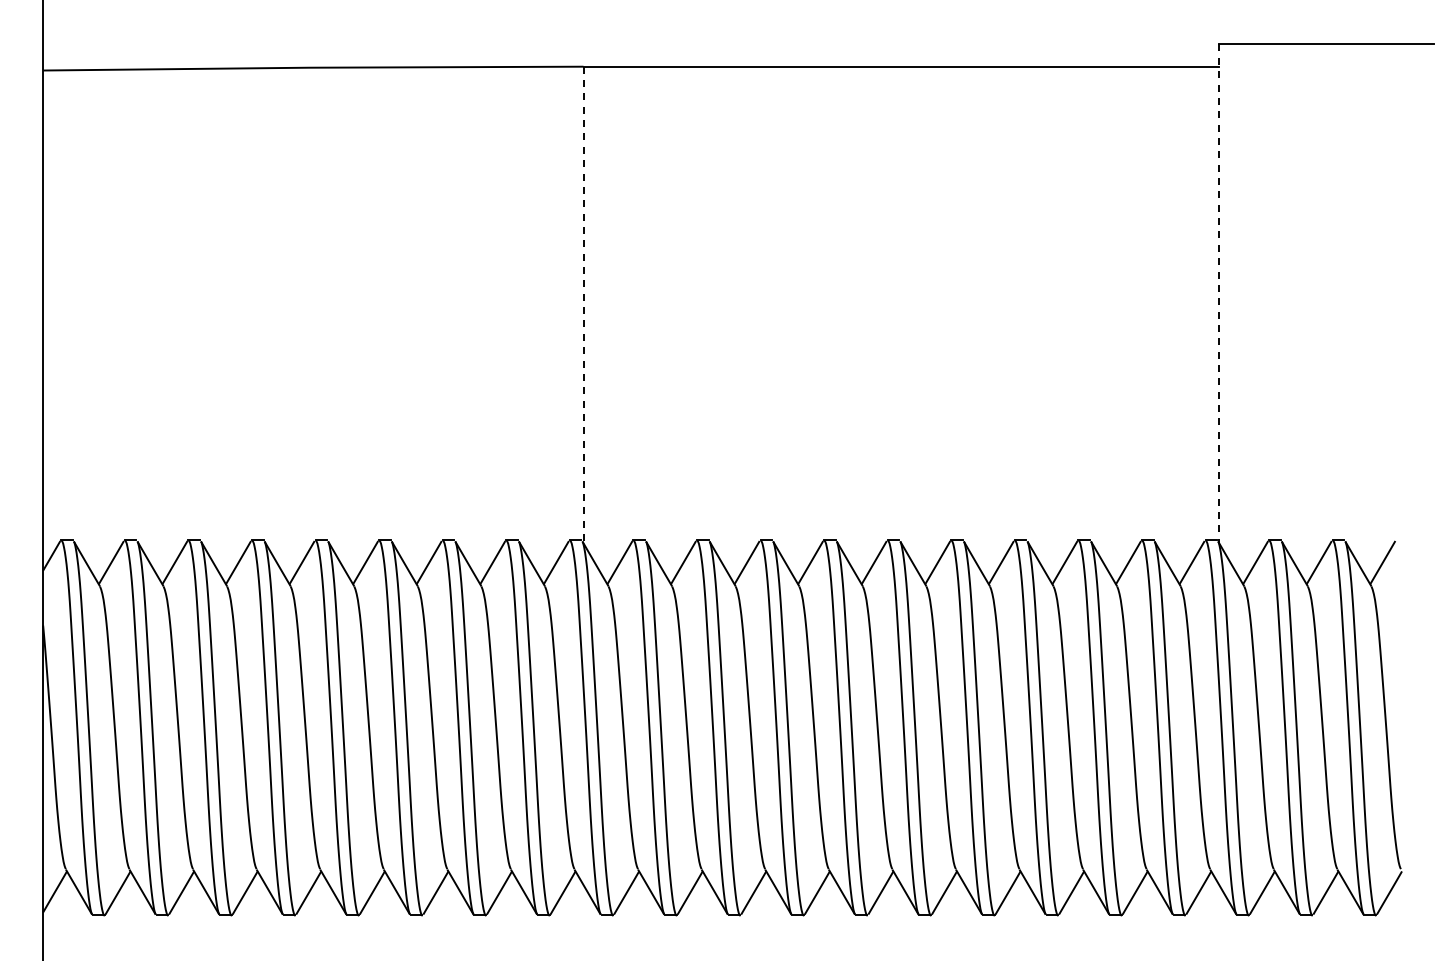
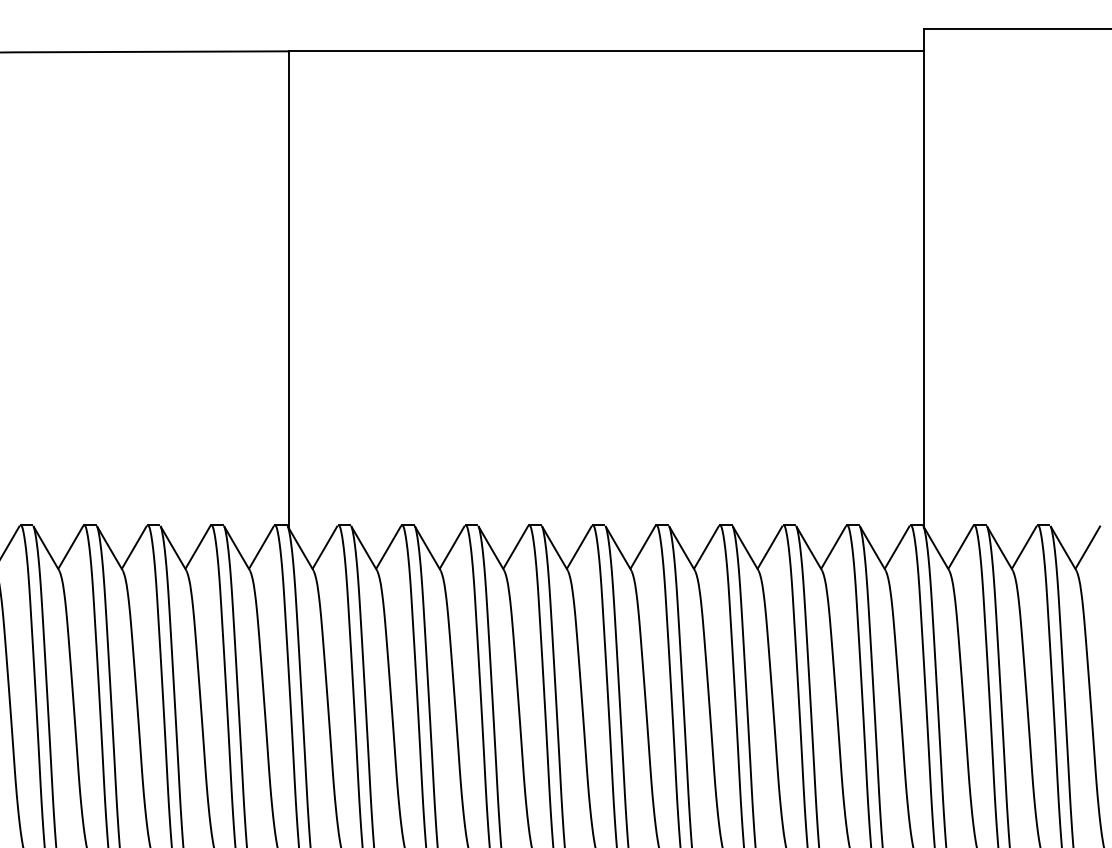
line: (1219, 294) -> (924, 279), dashed -> solid
line: (583, 305) -> (288, 290), dashed -> solid

